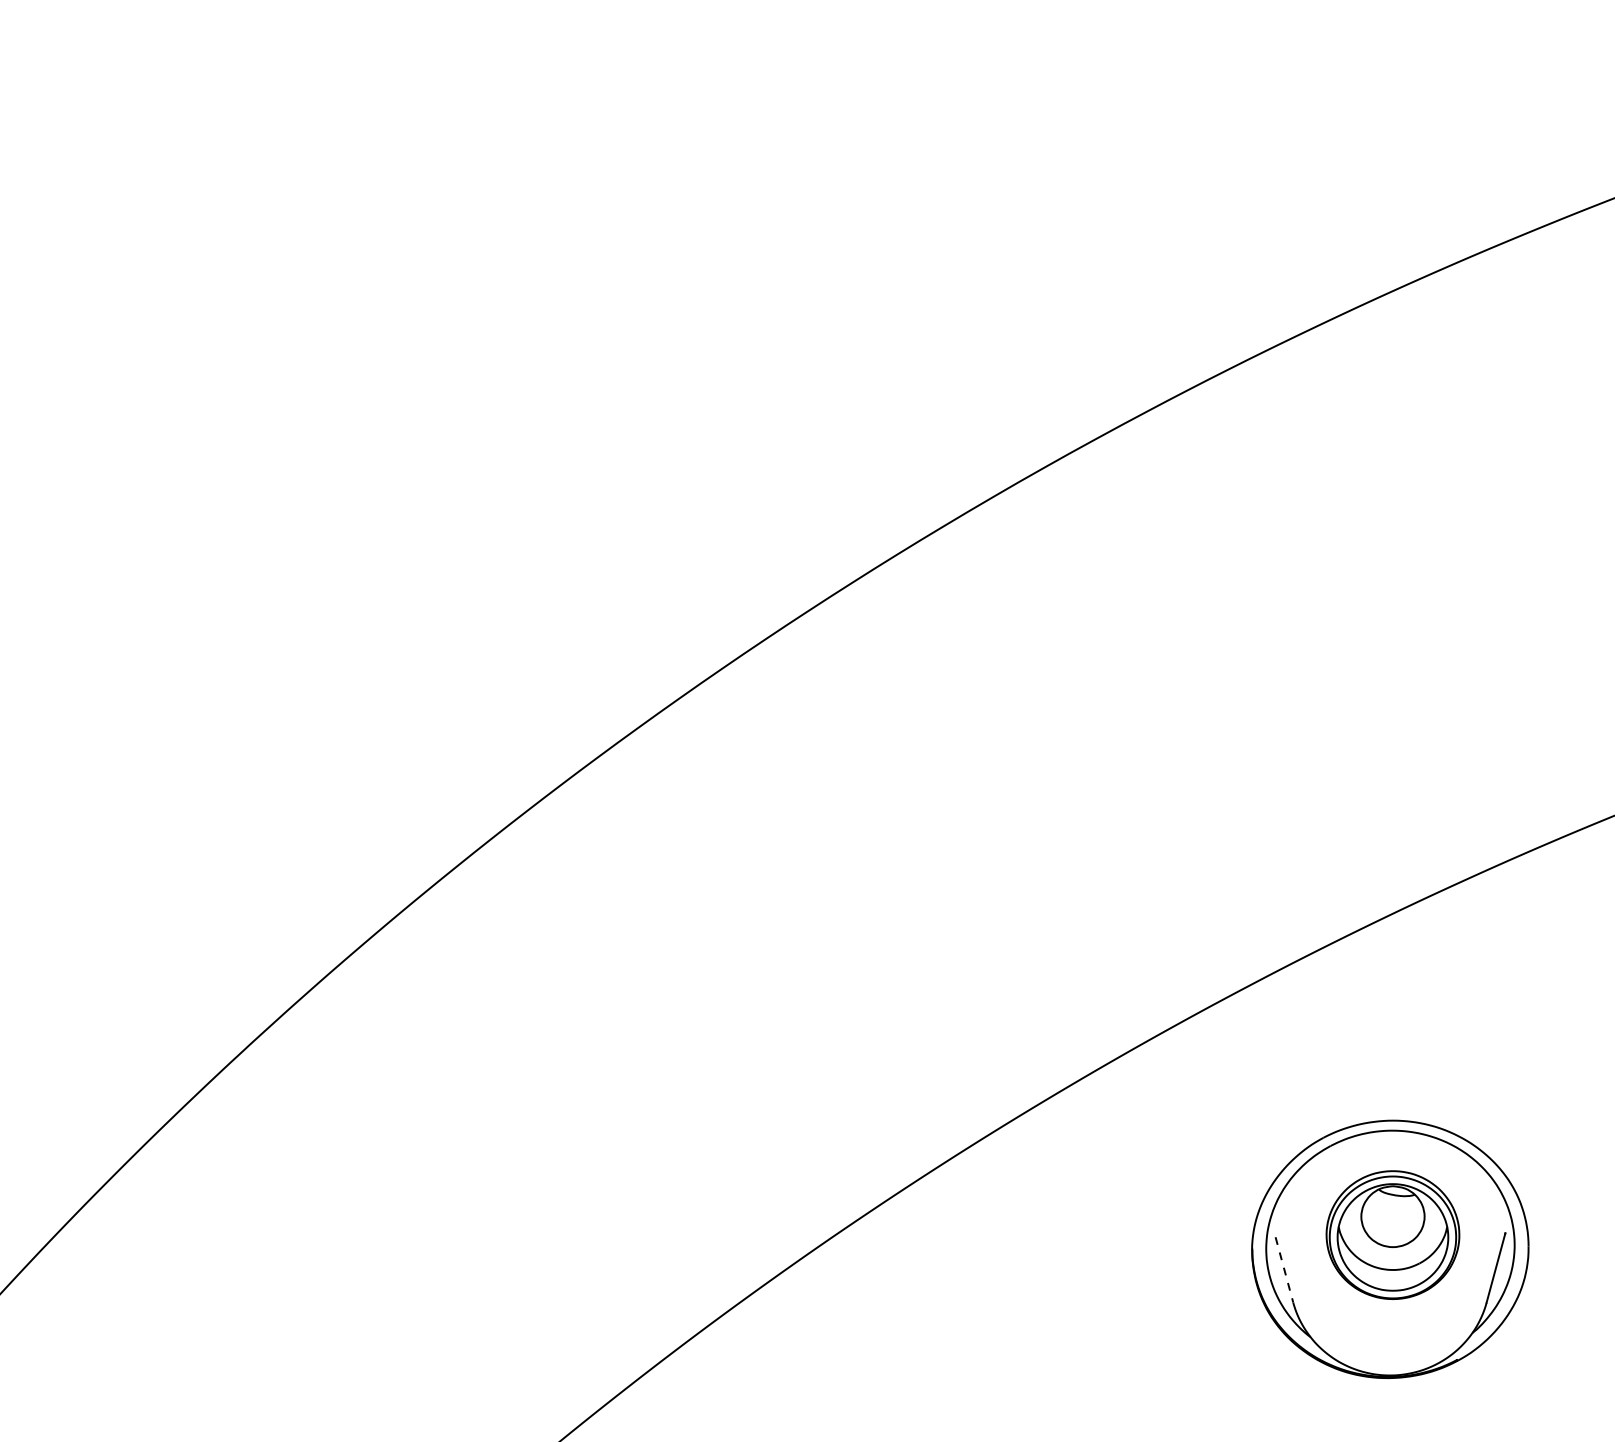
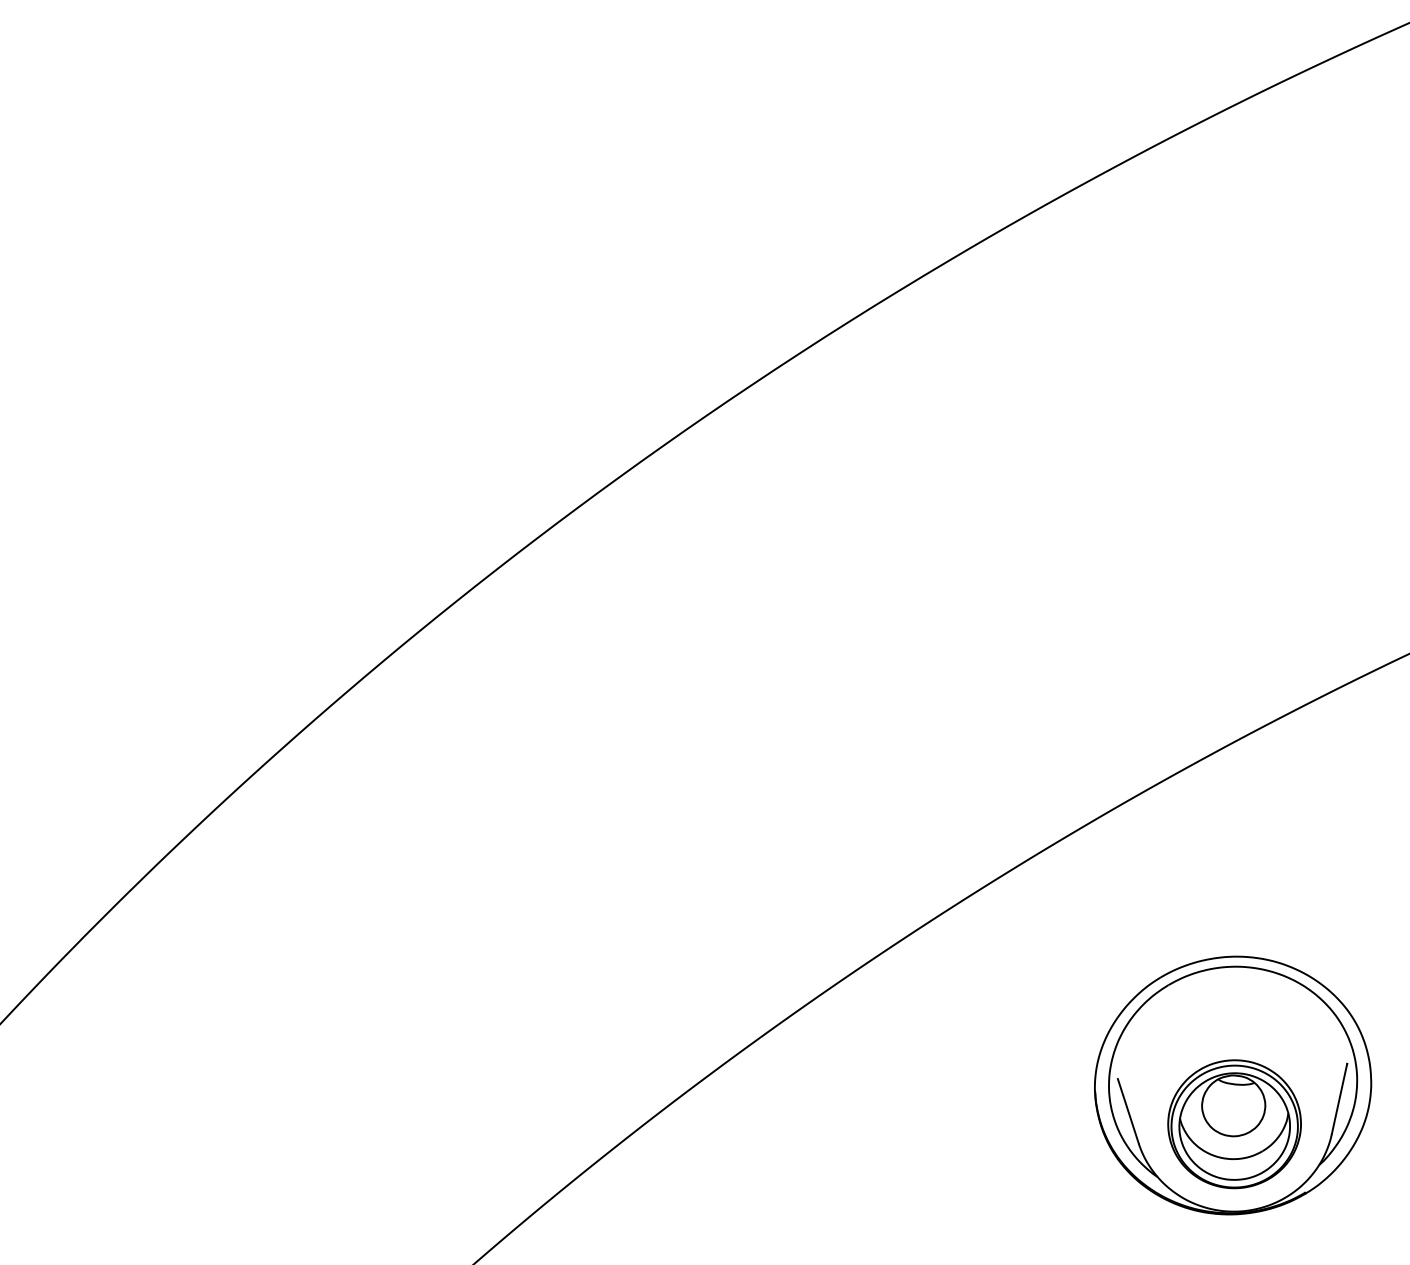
part: (1392, 1234) -> (1234, 1123), moved
line: (1284, 1269) -> (1128, 1110), dashed -> solid

